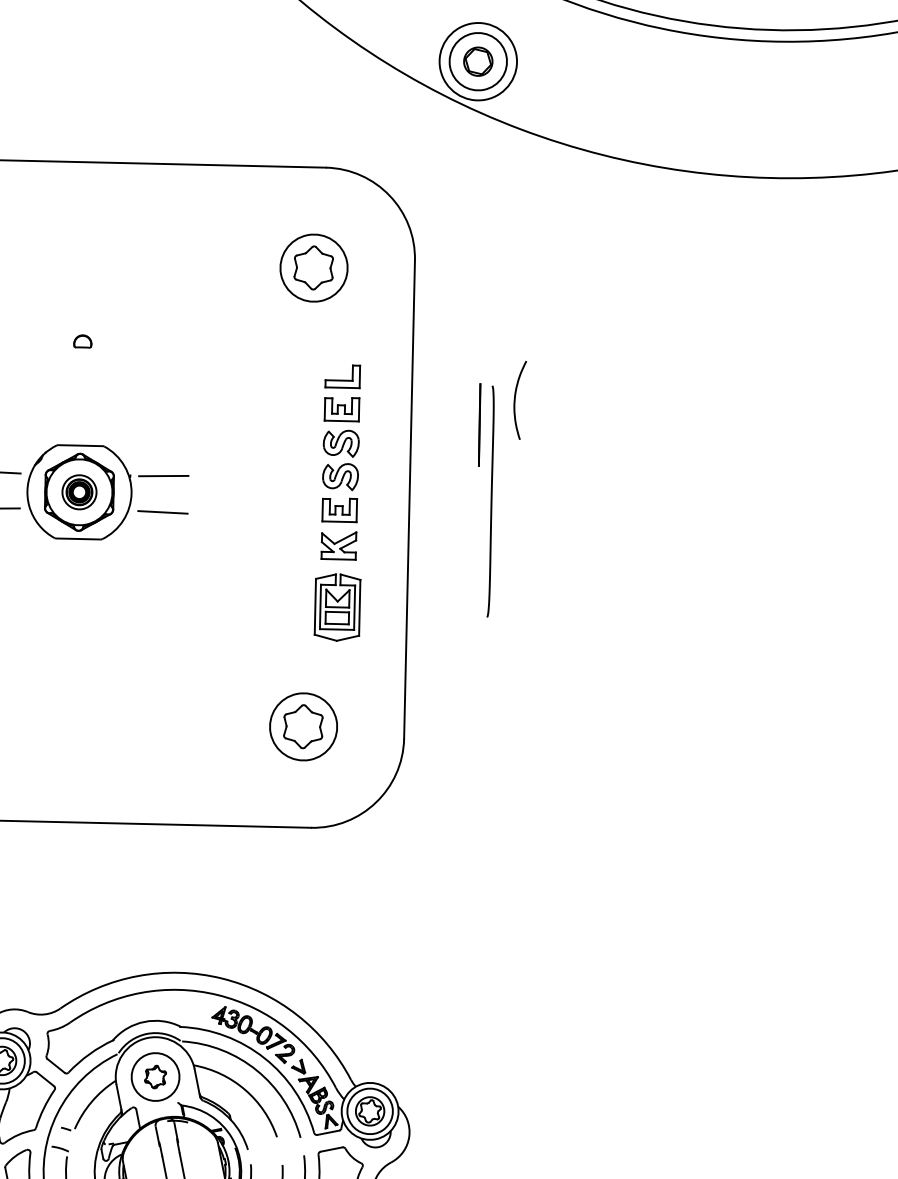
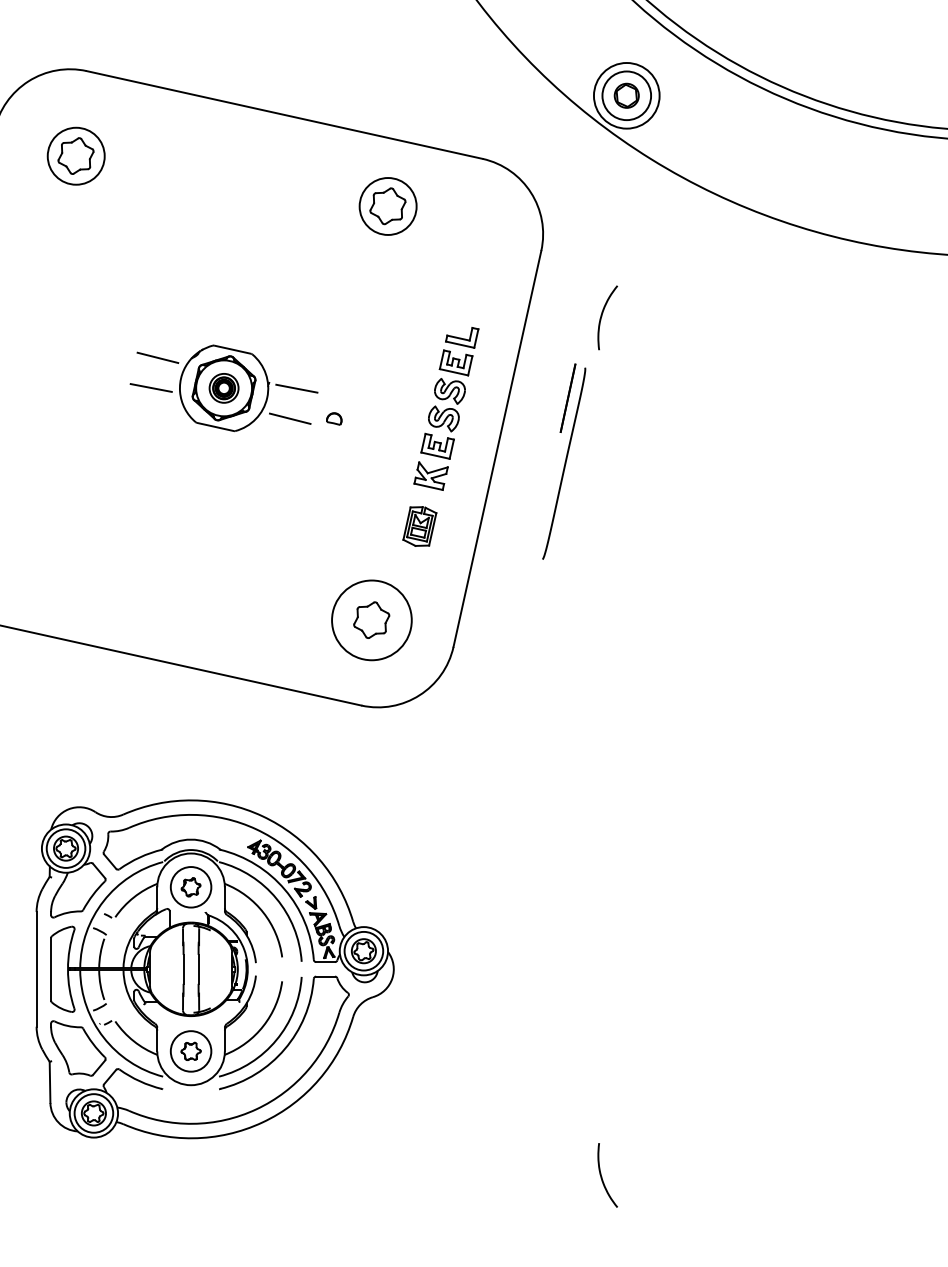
part: (313, 268) -> (387, 206), moved
part: (82, 341) -> (334, 418), moved
curve: (516, 400) -> (602, 316), moved
part: (337, 607) -> (419, 526), size x0.7
circle: (302, 725) -> (371, 619), size x1.4

